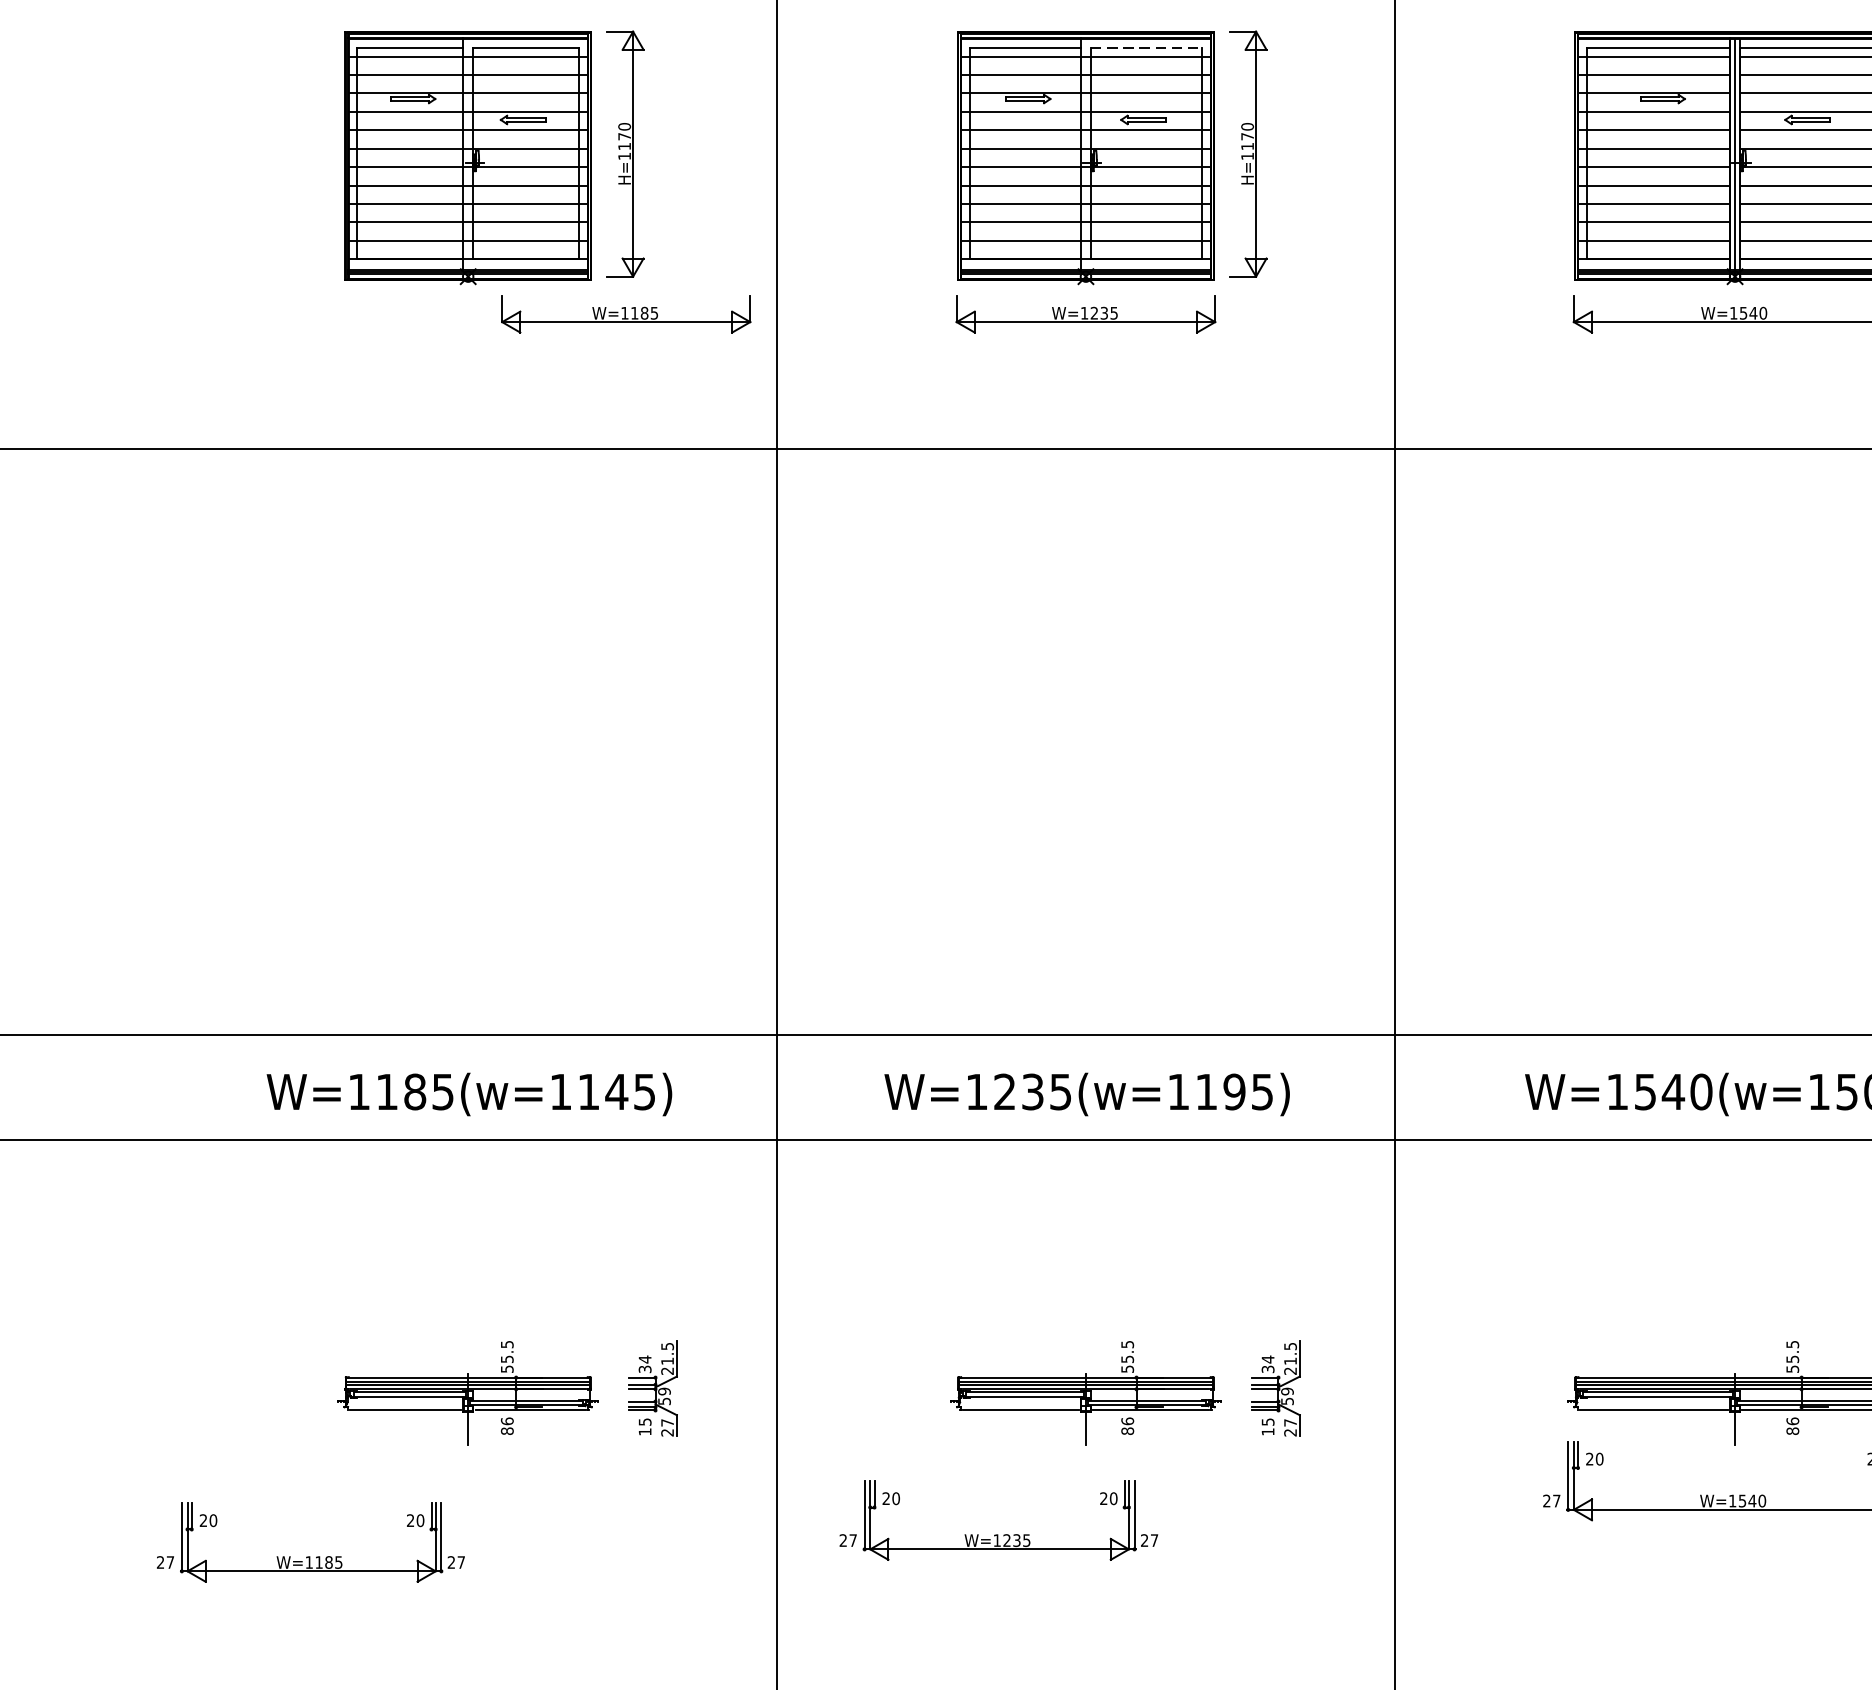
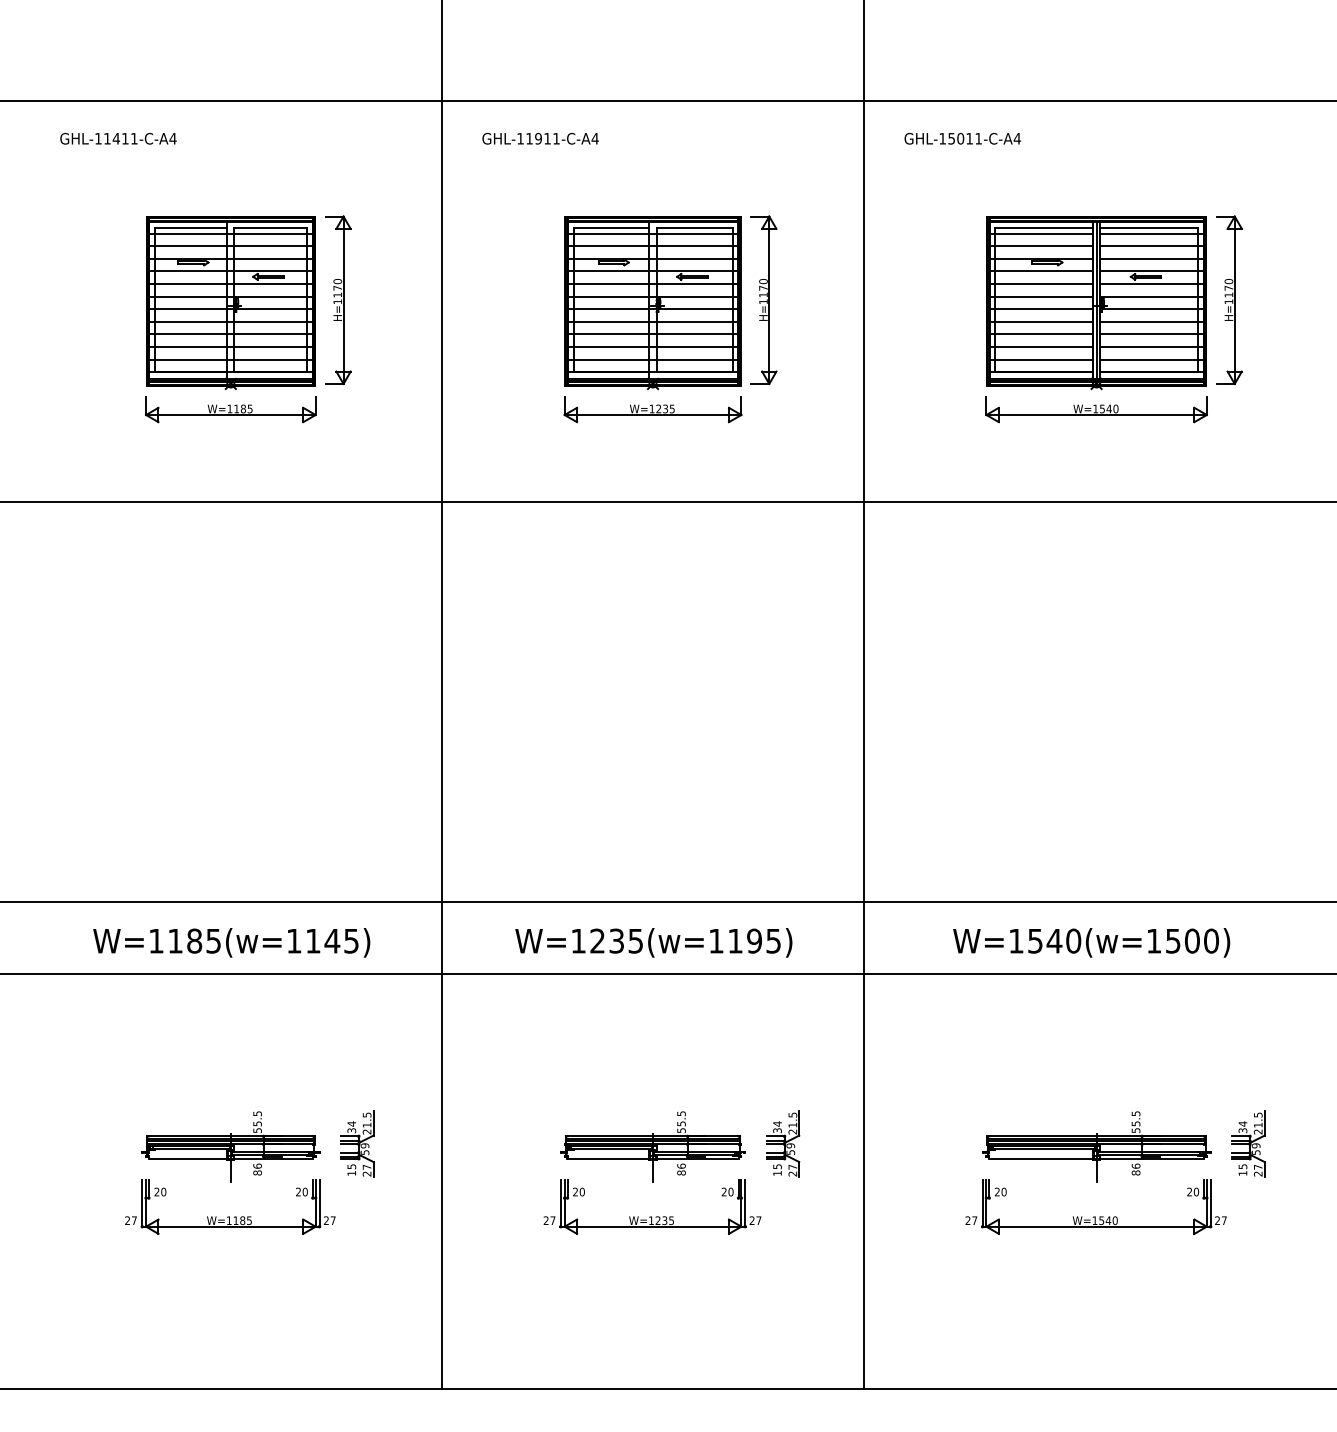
line: (1146, 47) -> (694, 227), dashed -> solid
part: (625, 314) -> (230, 409), moved
part: (997, 1534) -> (651, 1216), moved
part: (309, 1556) -> (229, 1216), moved

